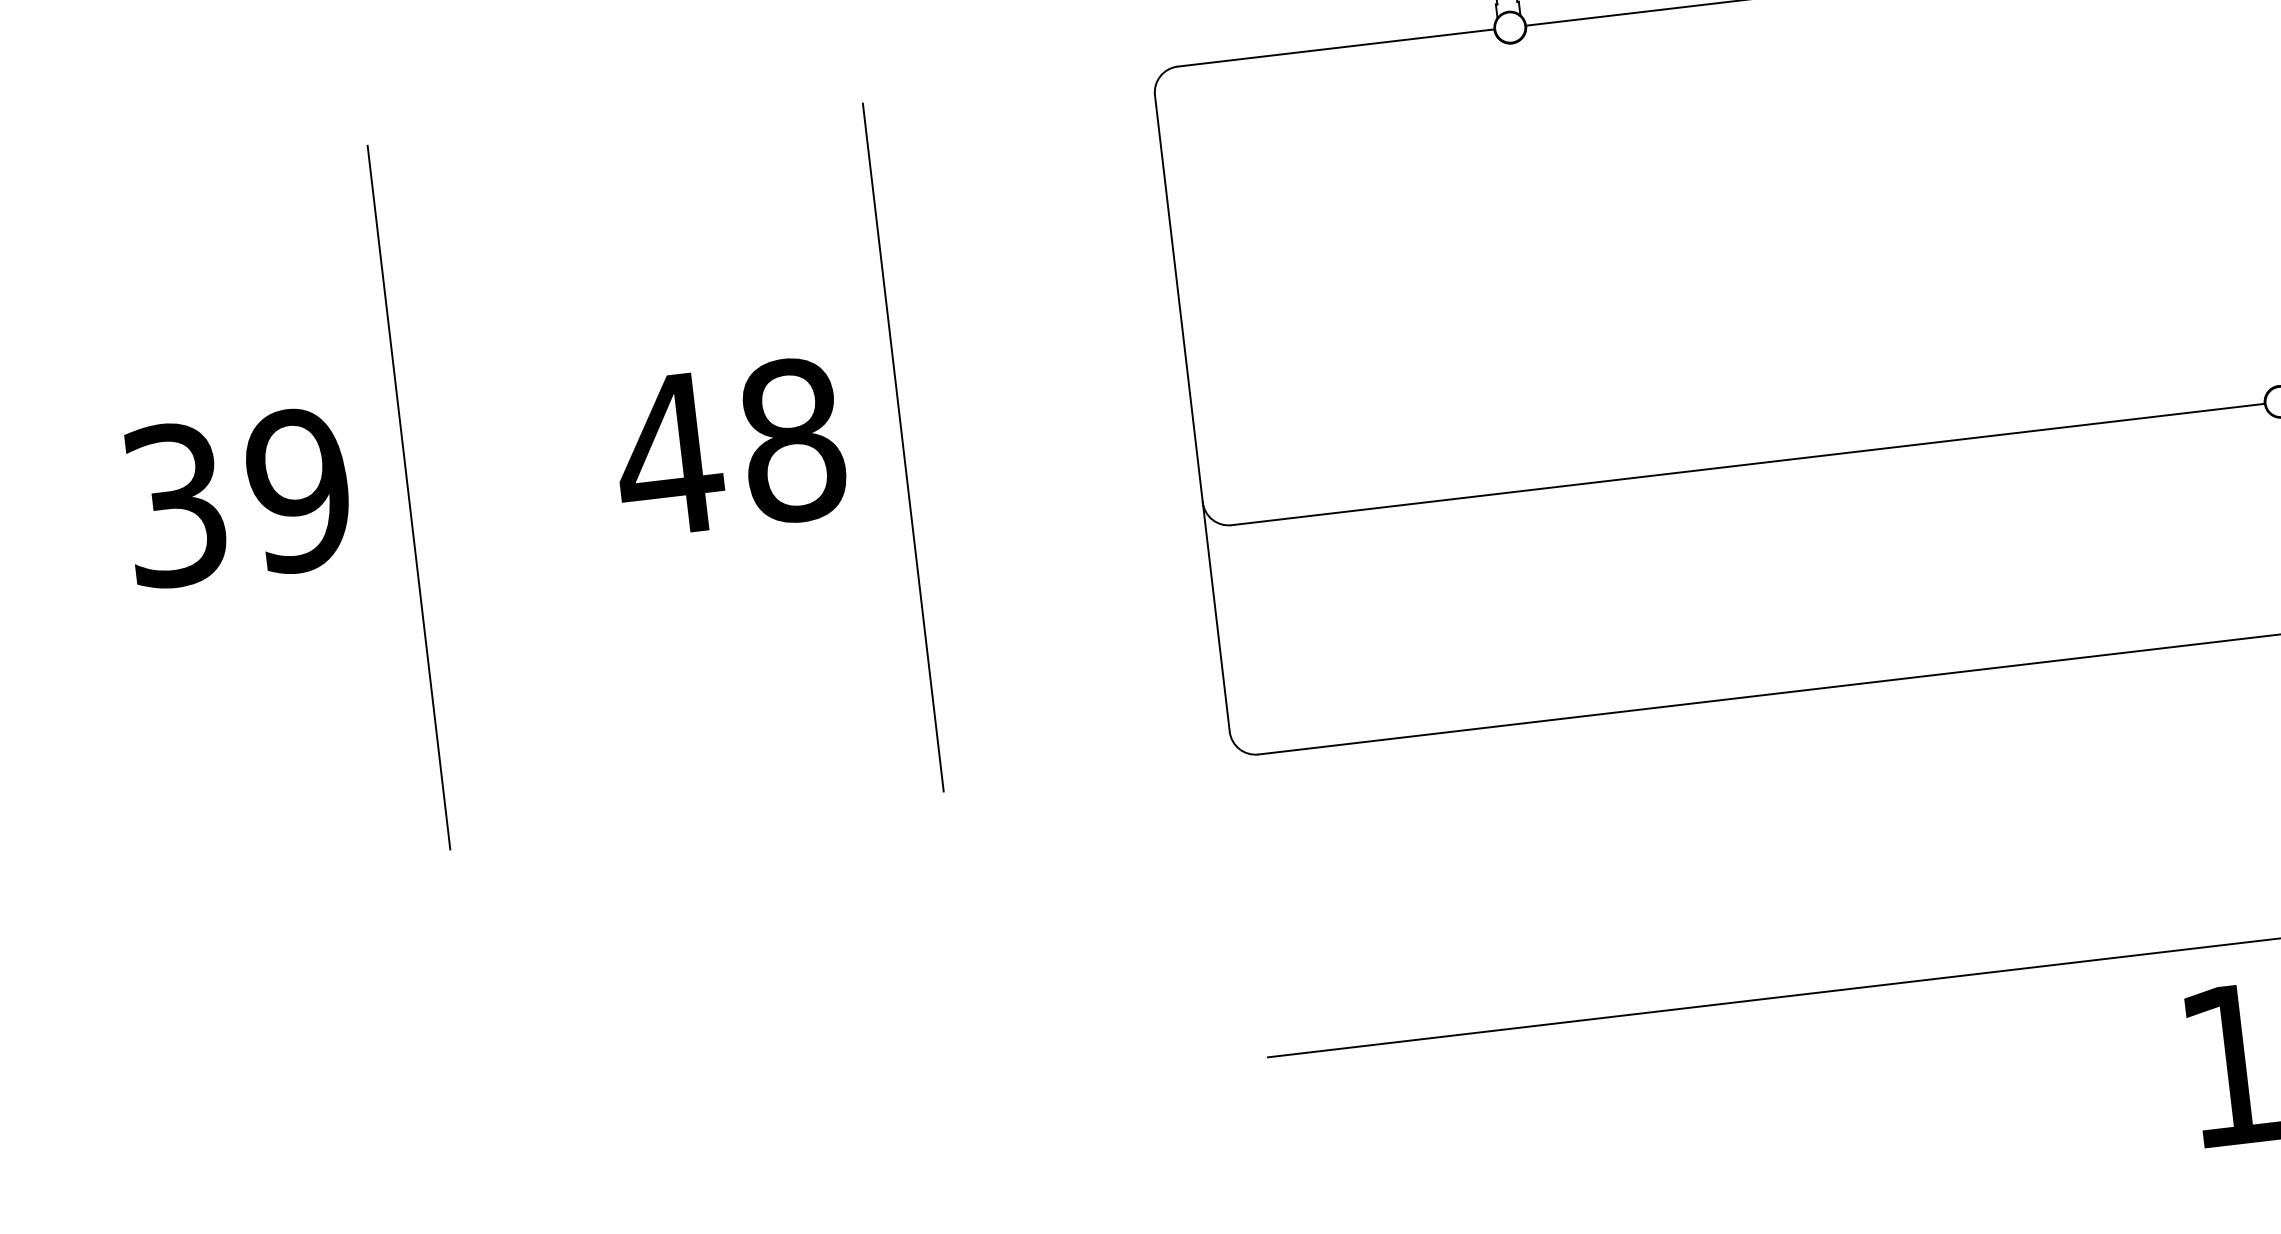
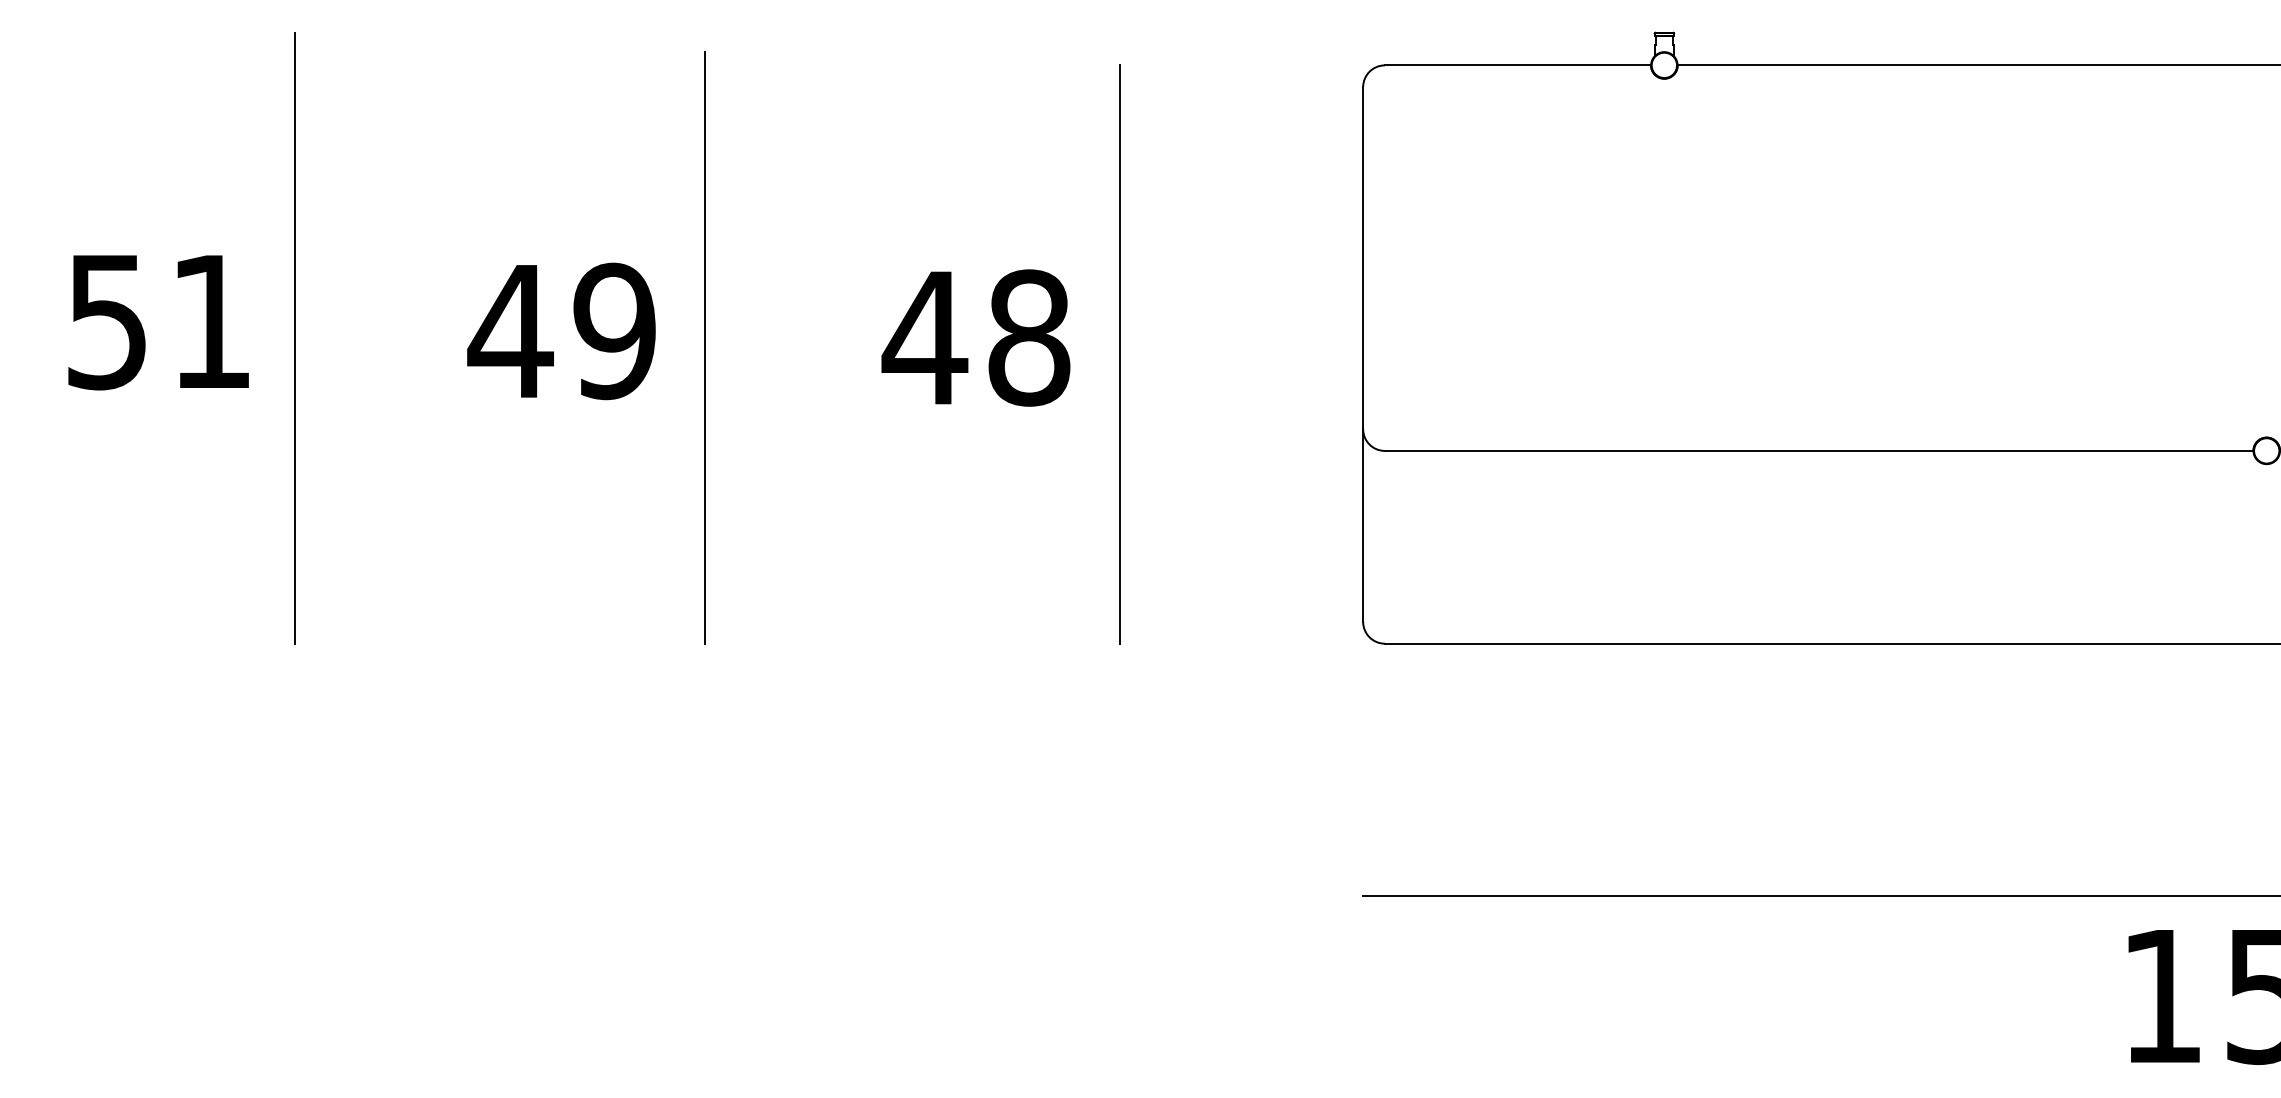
text: (174, 505) -> (510, 331), 39 -> 49

